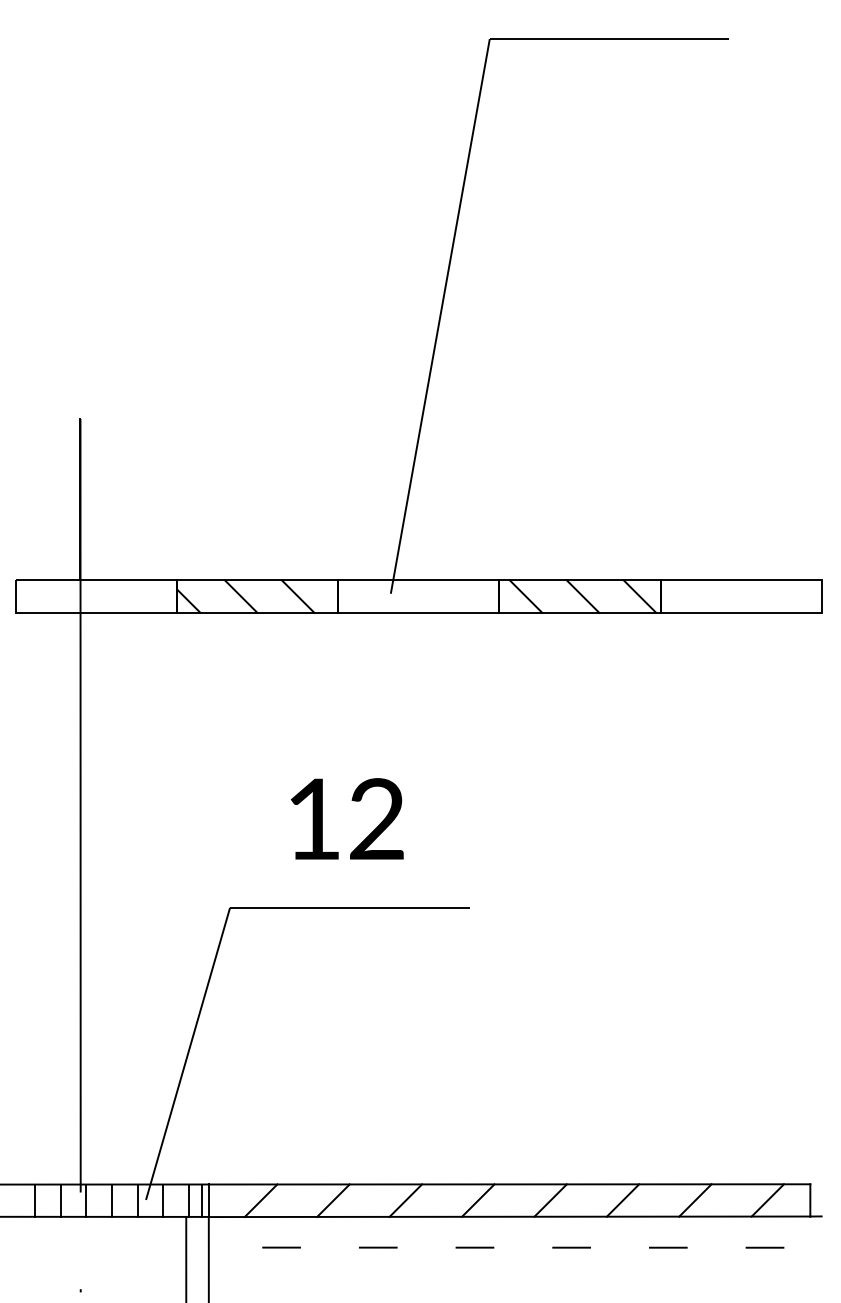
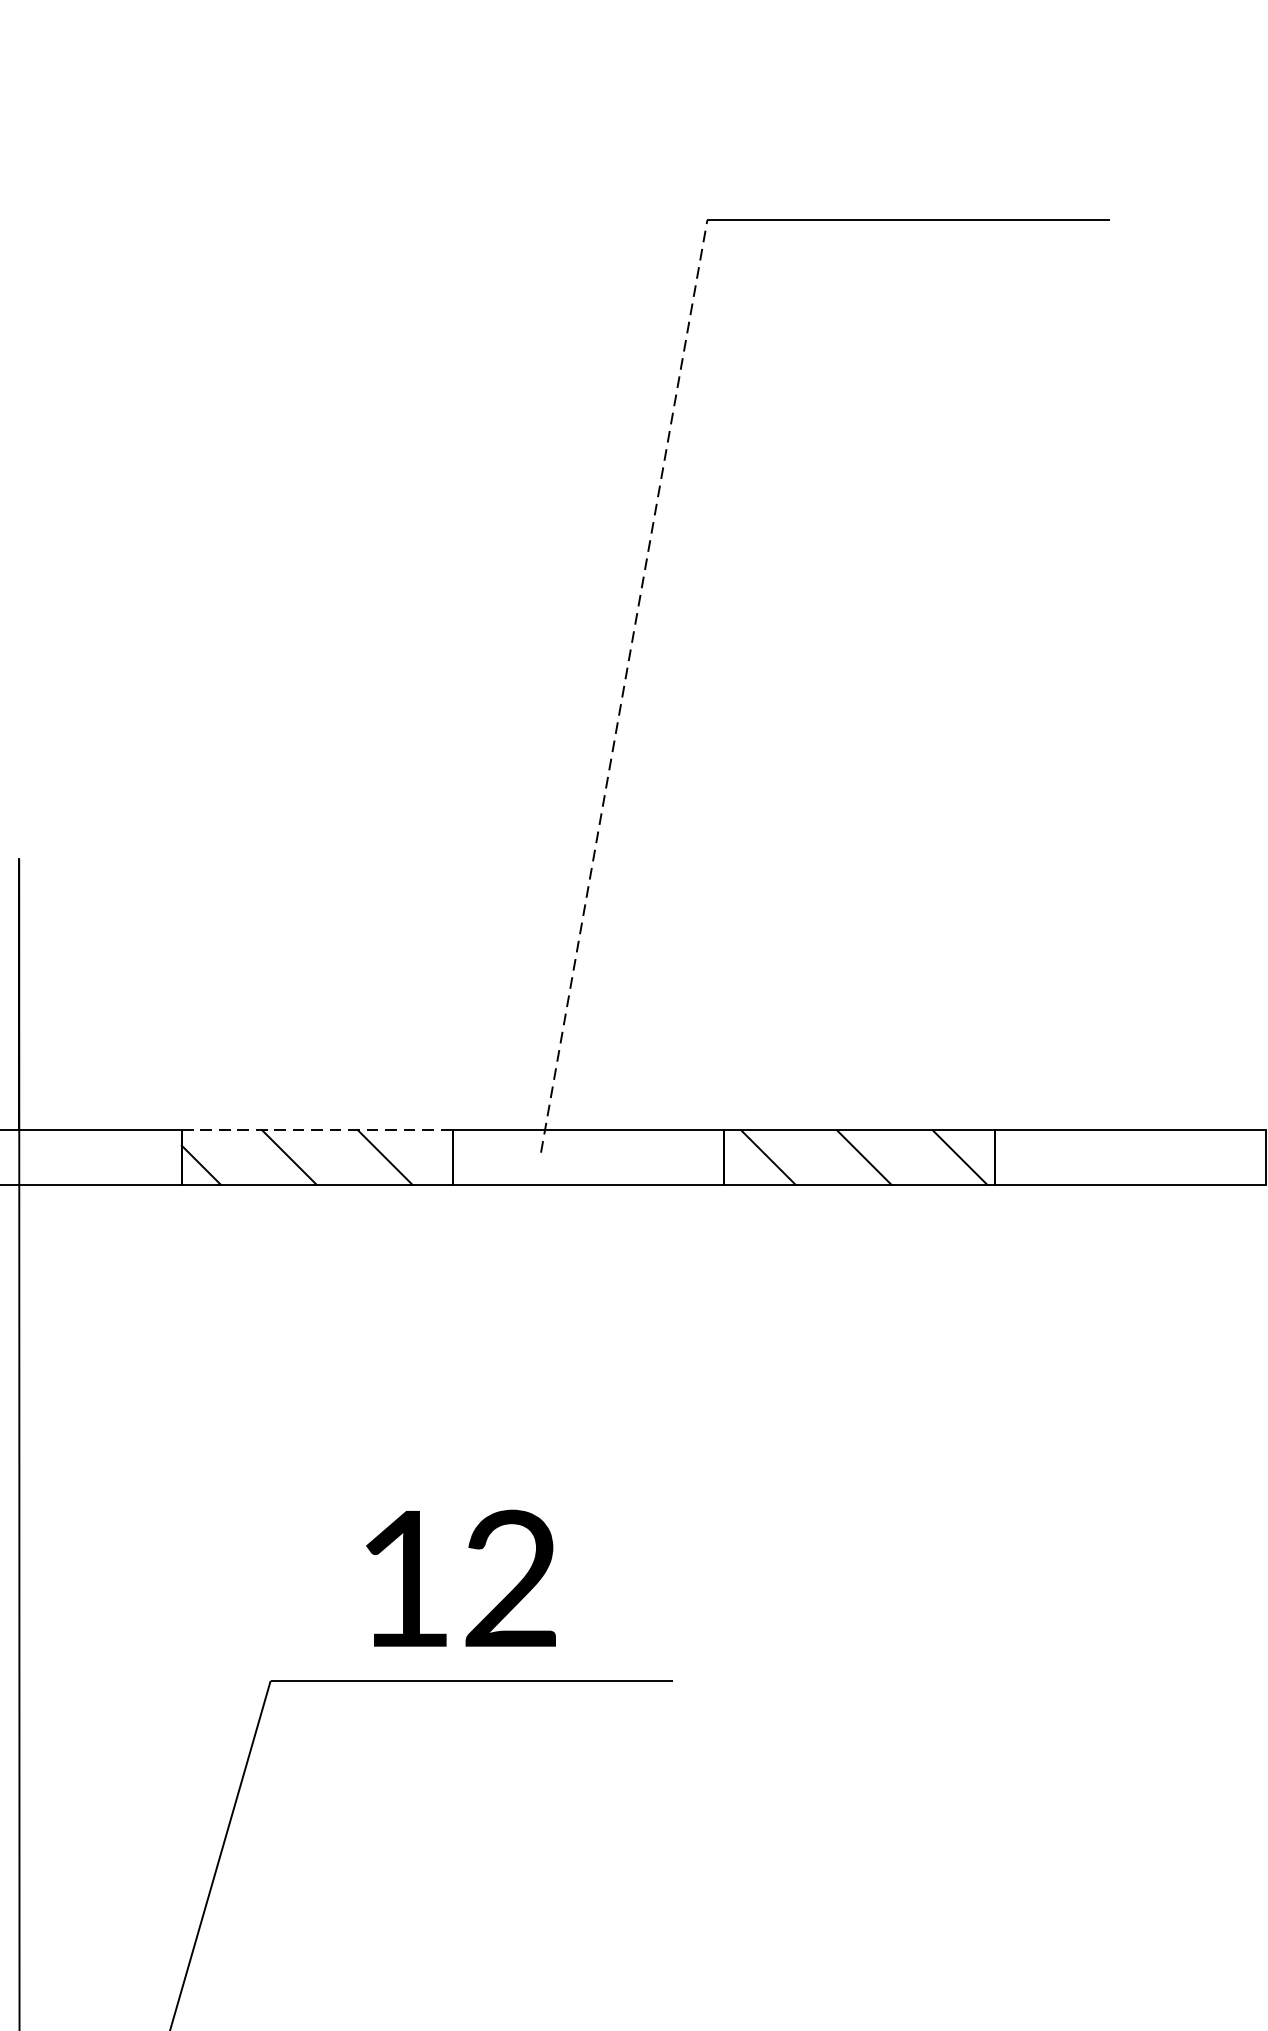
line: (440, 316) -> (624, 686), solid -> dashed
line: (257, 580) -> (316, 1130), solid -> dashed
text: (347, 818) -> (461, 1577), moved

